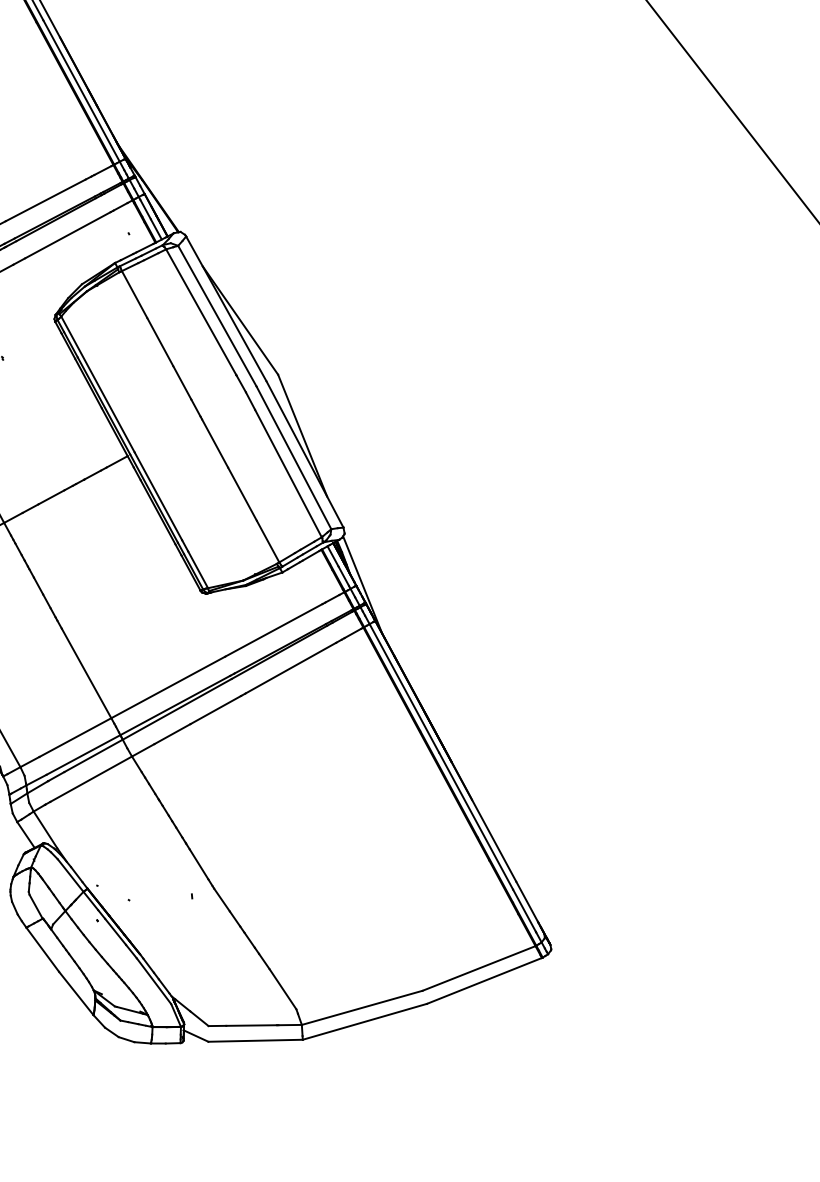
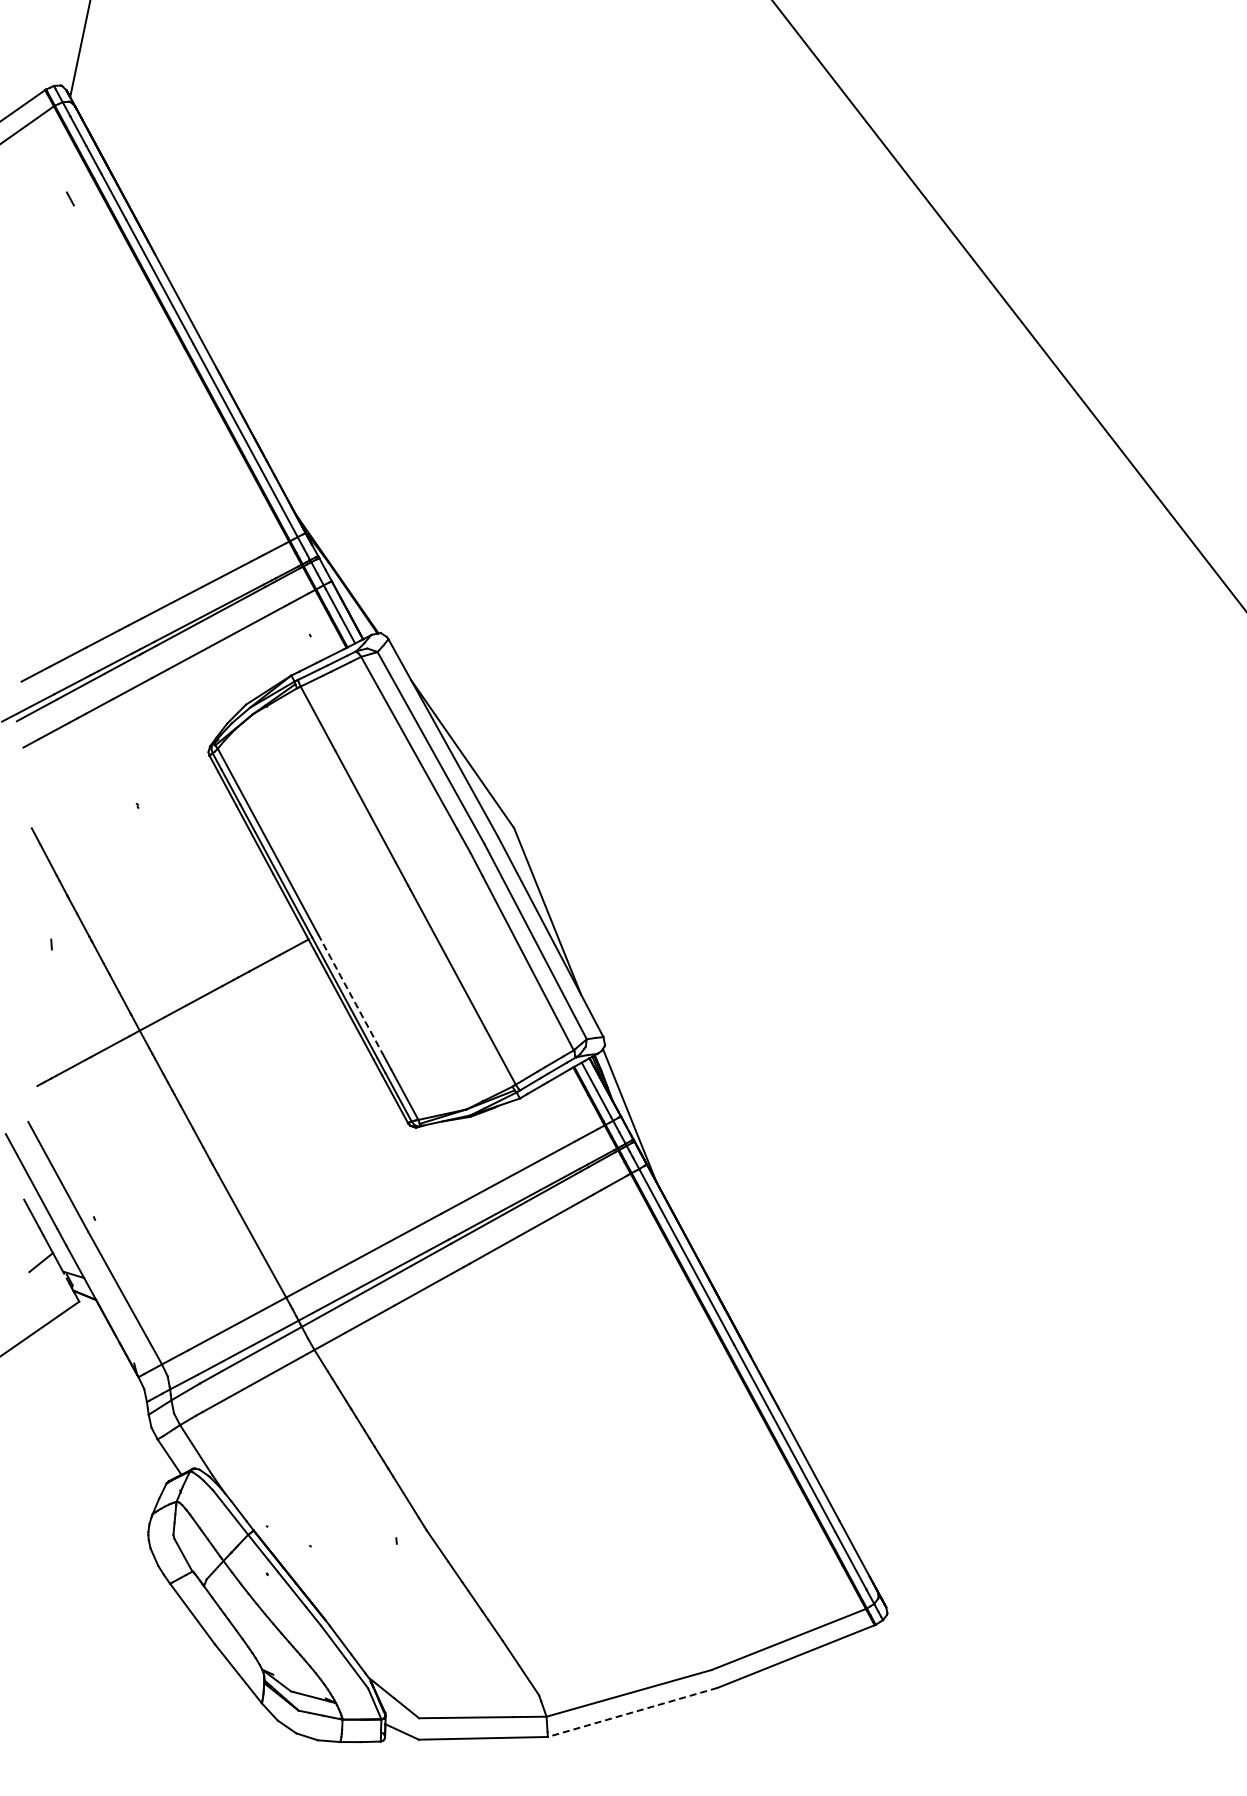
line: (158, 496) -> (350, 994), solid -> dashed
line: (364, 1021) -> (632, 1712), solid -> dashed

